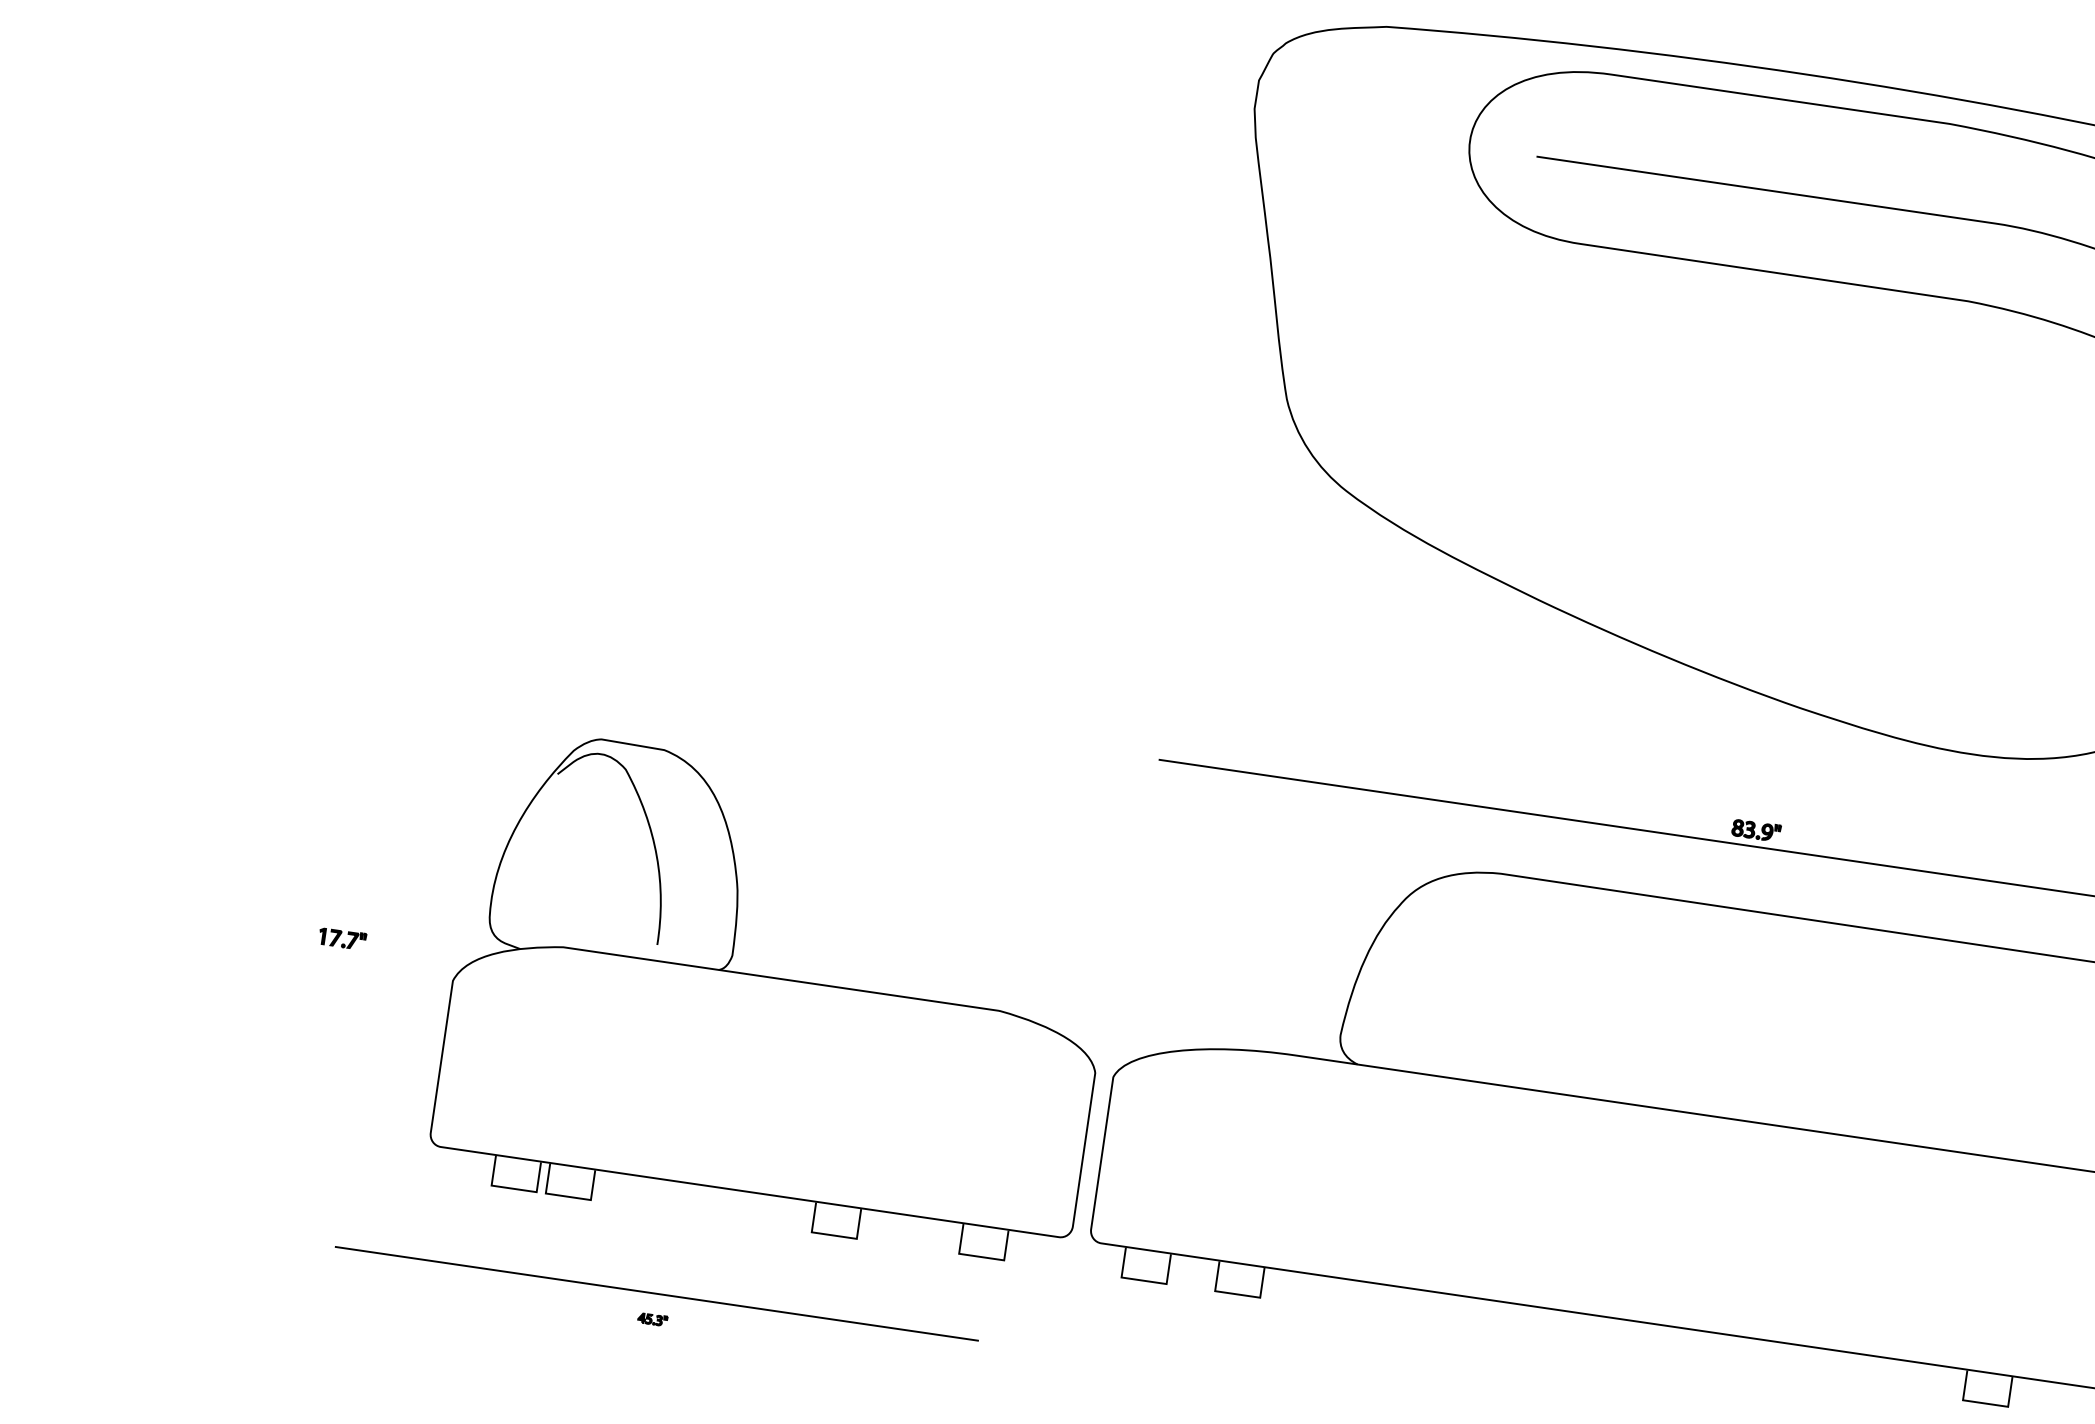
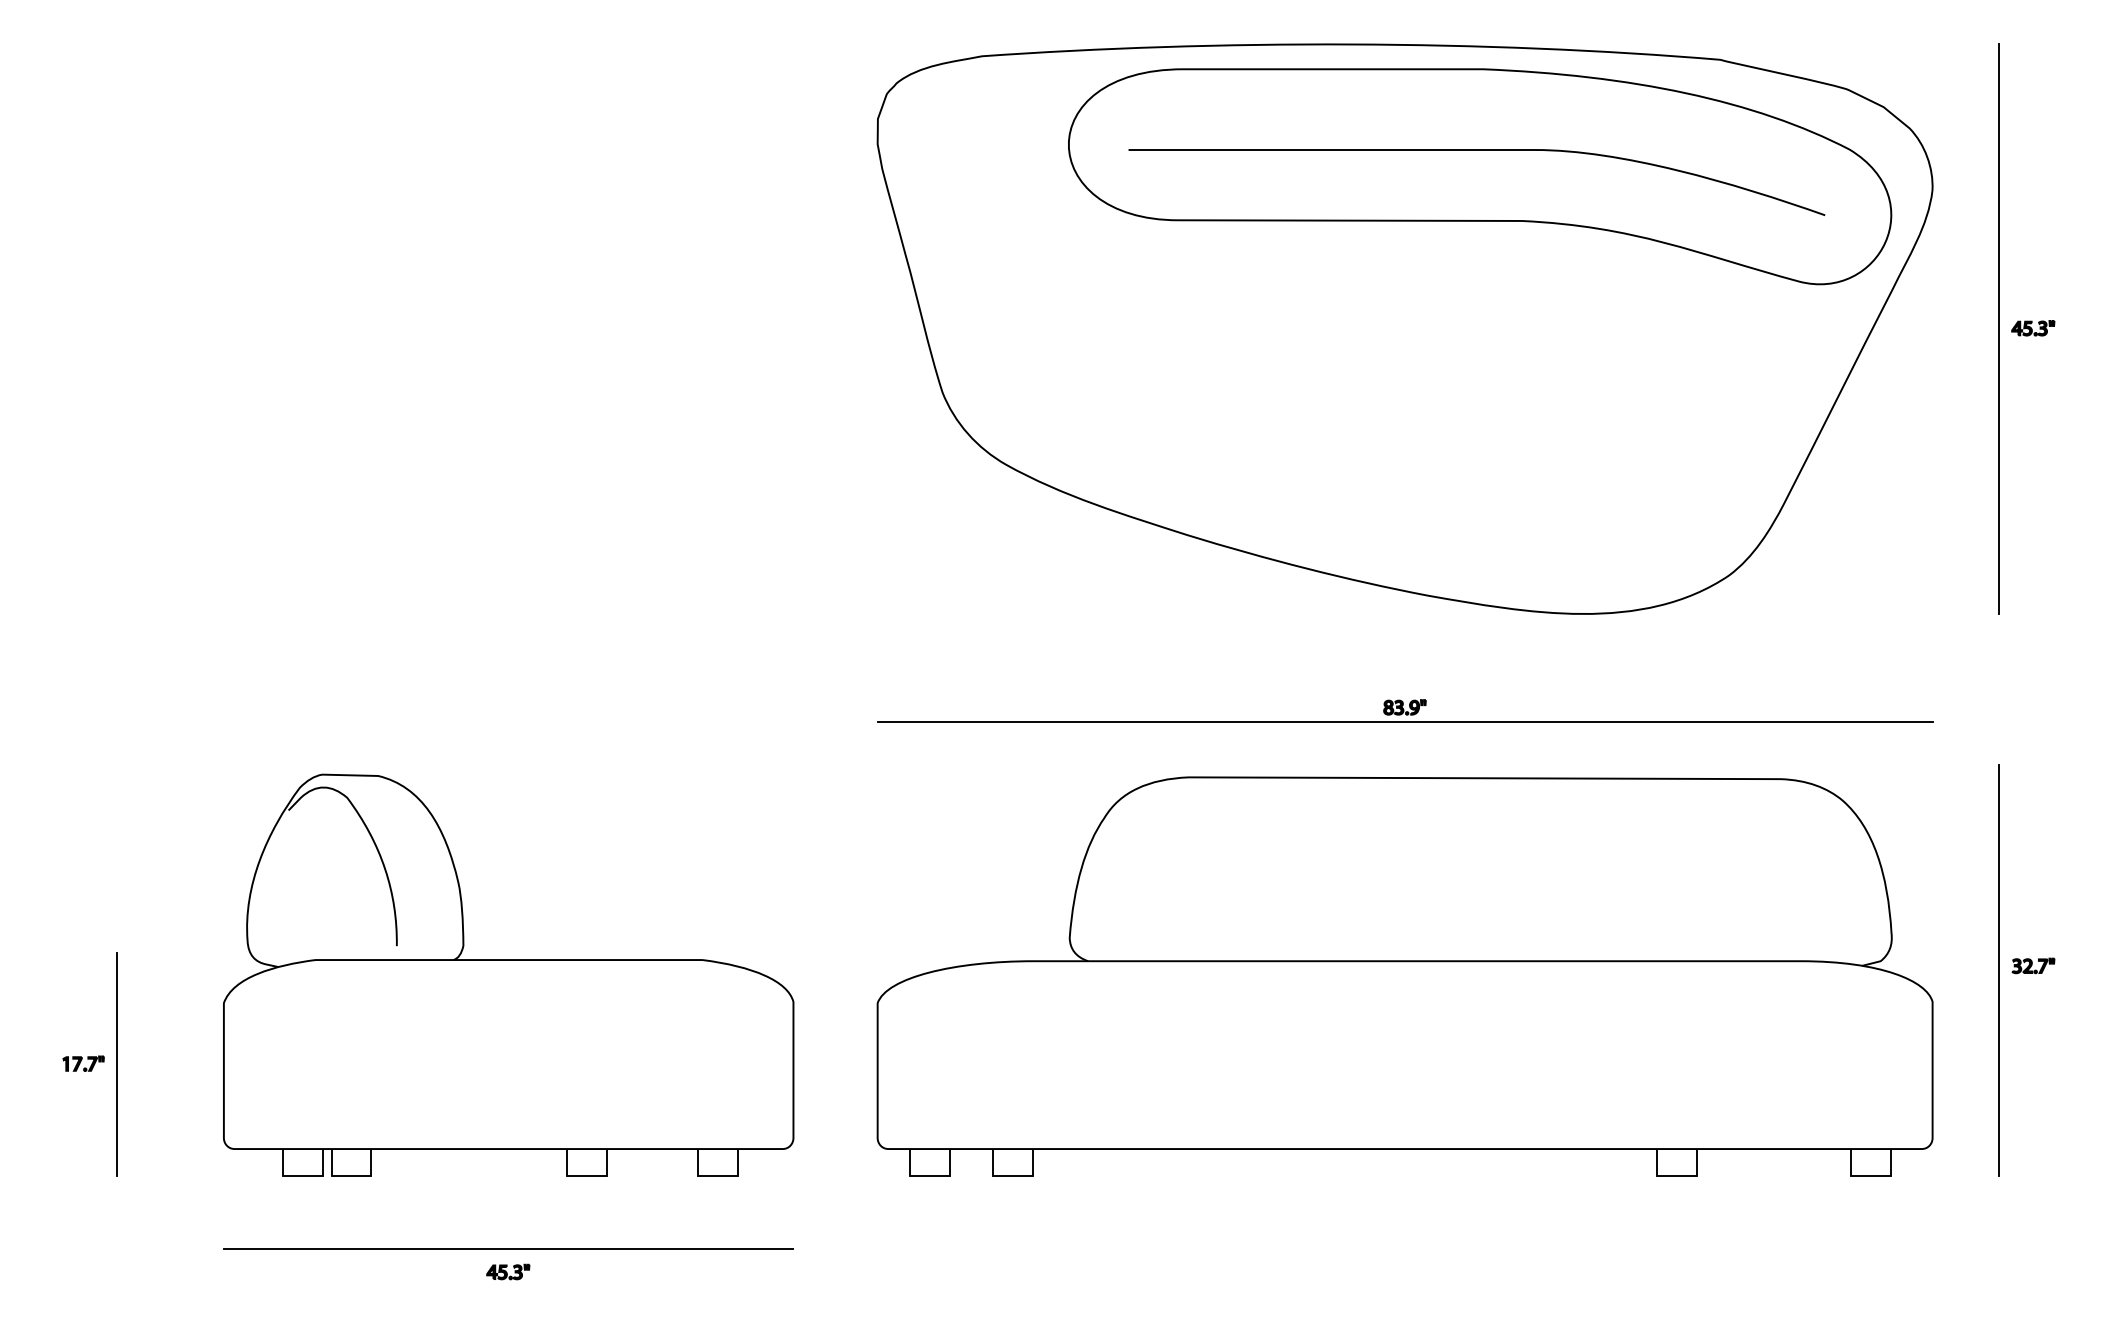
part: (342, 938) -> (83, 1063), moved
part: (778, 995) -> (508, 974), moved
line: (246, 1021) -> (117, 1064), added
part: (653, 1318) -> (508, 1271), size x1.67

